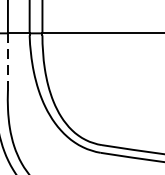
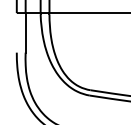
line: (7, 61) -> (25, 32), dashed -> solid

